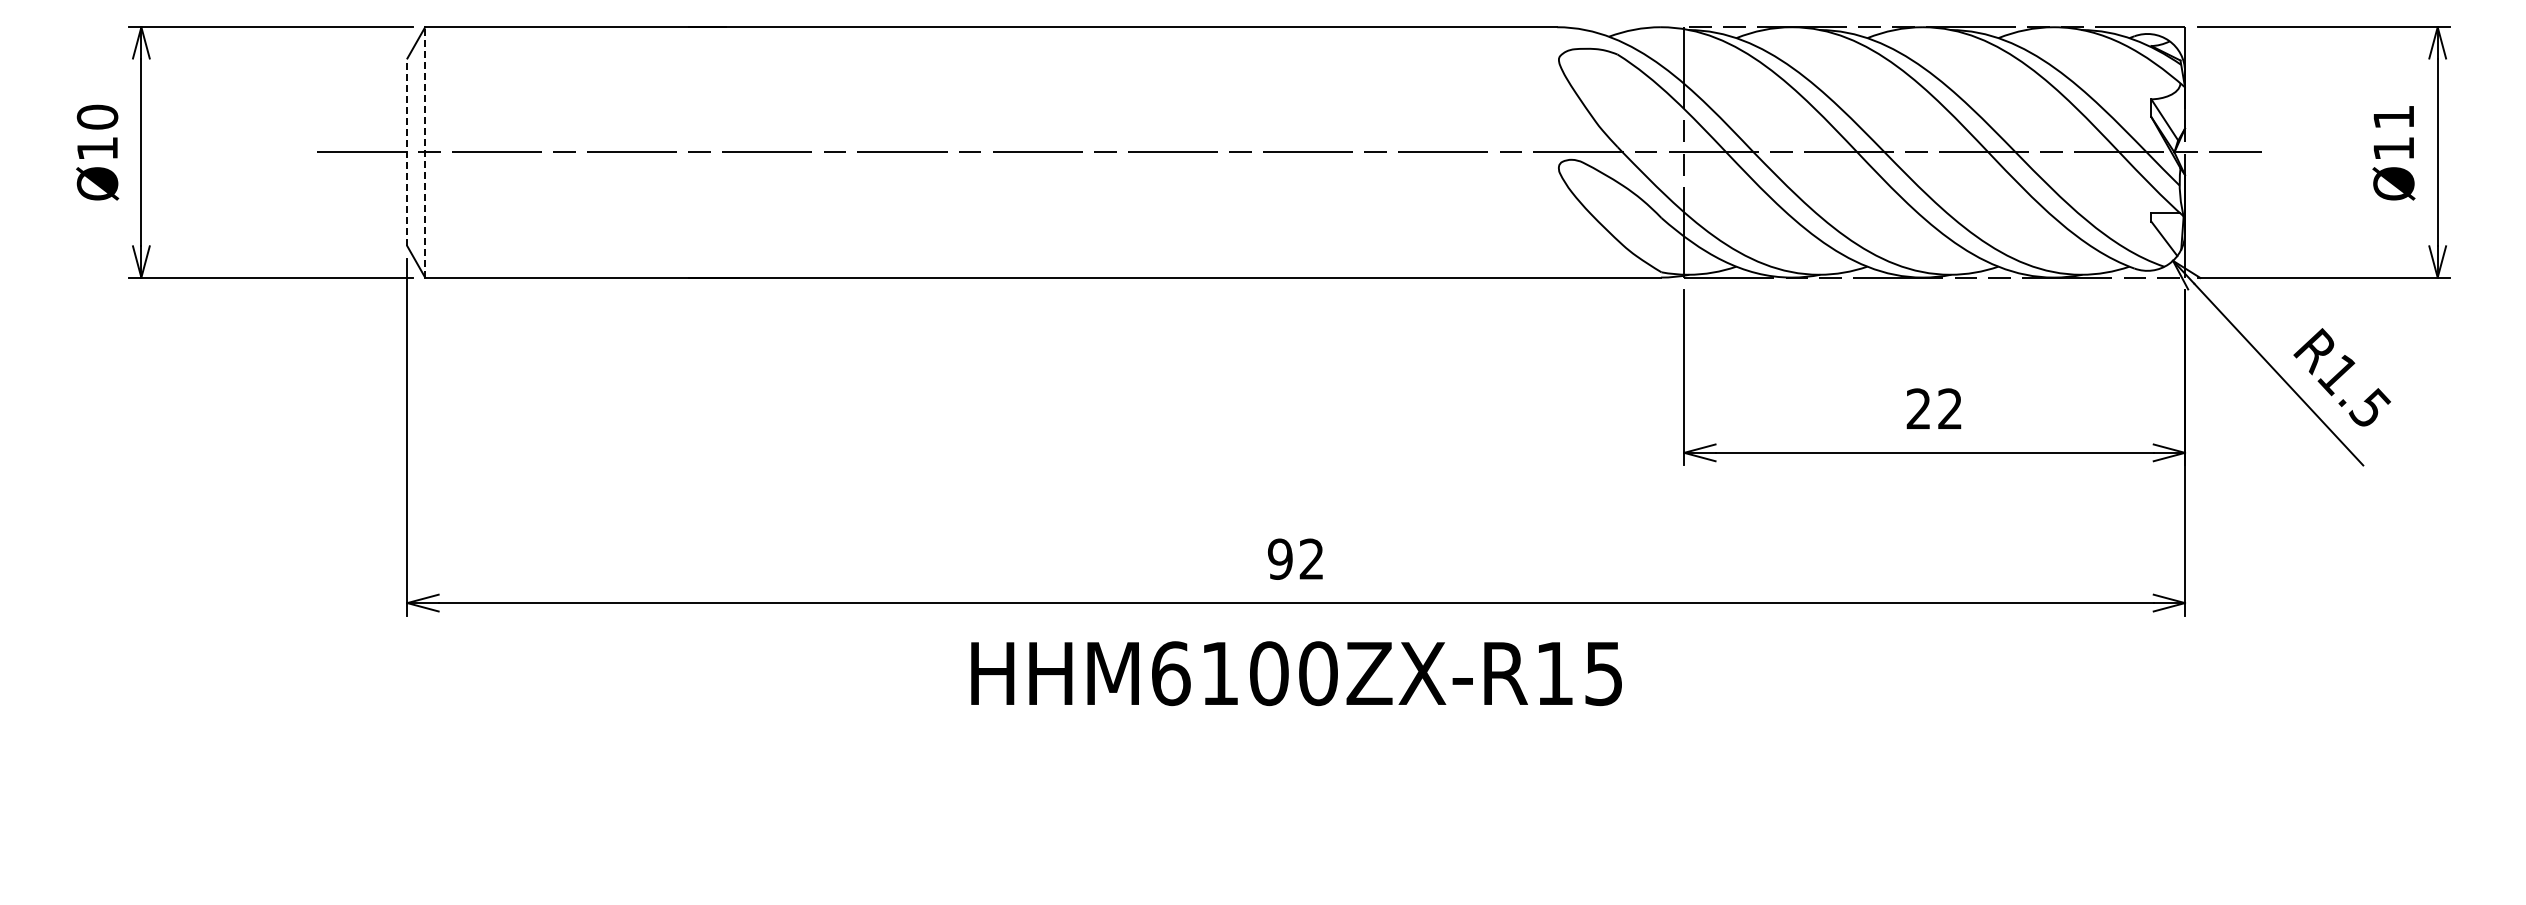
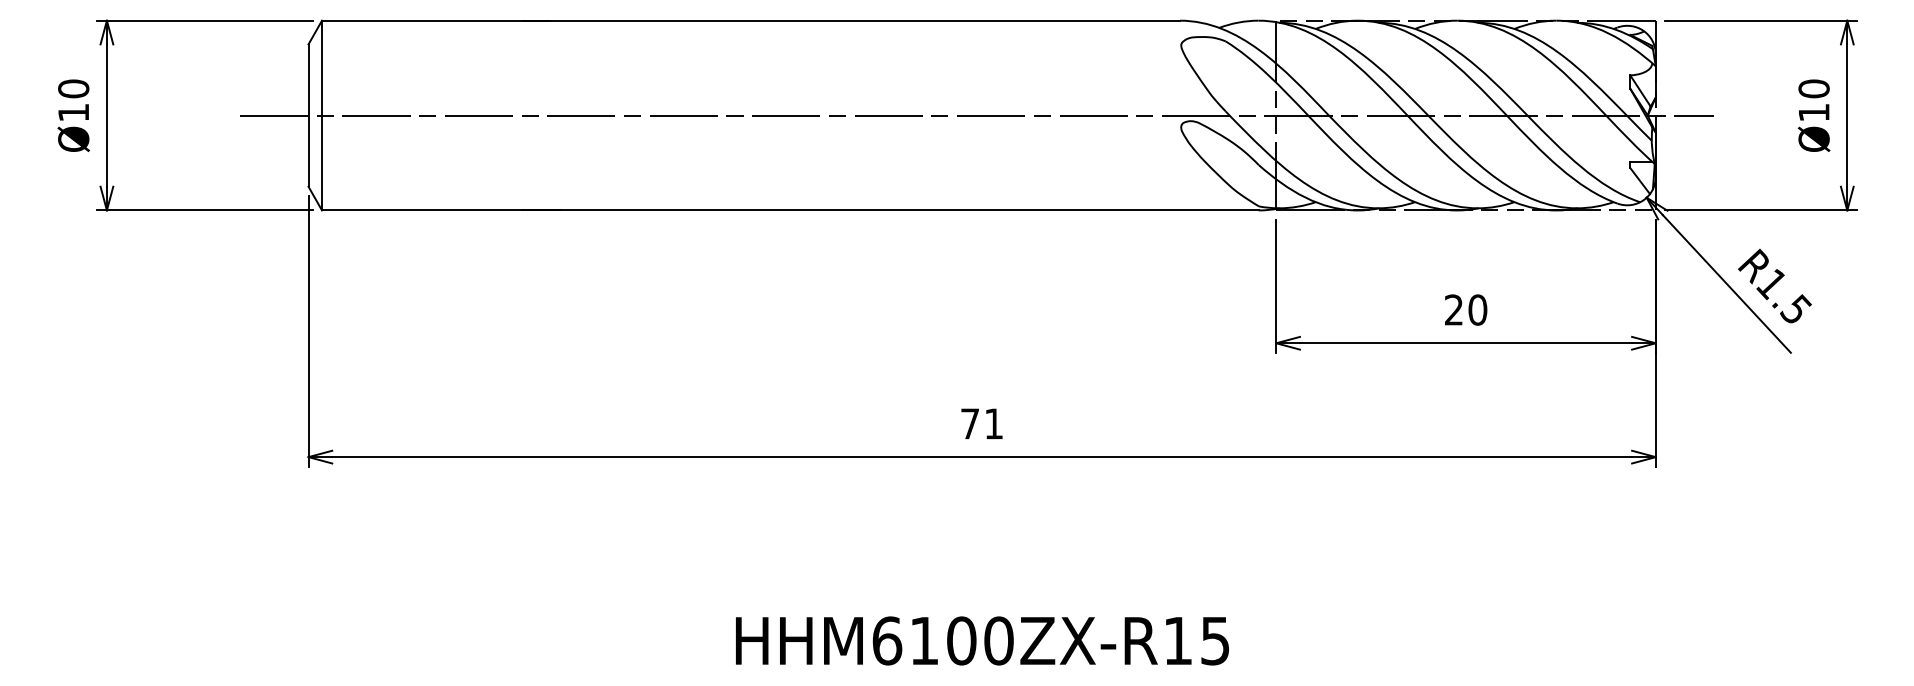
text: (2393, 116) -> (1813, 88), Ø11 -> Ø10
line: (425, 151) -> (322, 114), dashed -> solid
line: (407, 152) -> (308, 115), dashed -> solid
text: (1950, 408) -> (1478, 309), 22 -> 20
text: (1295, 558) -> (981, 423), 92 -> 71
text: (1296, 673) -> (982, 640), moved

